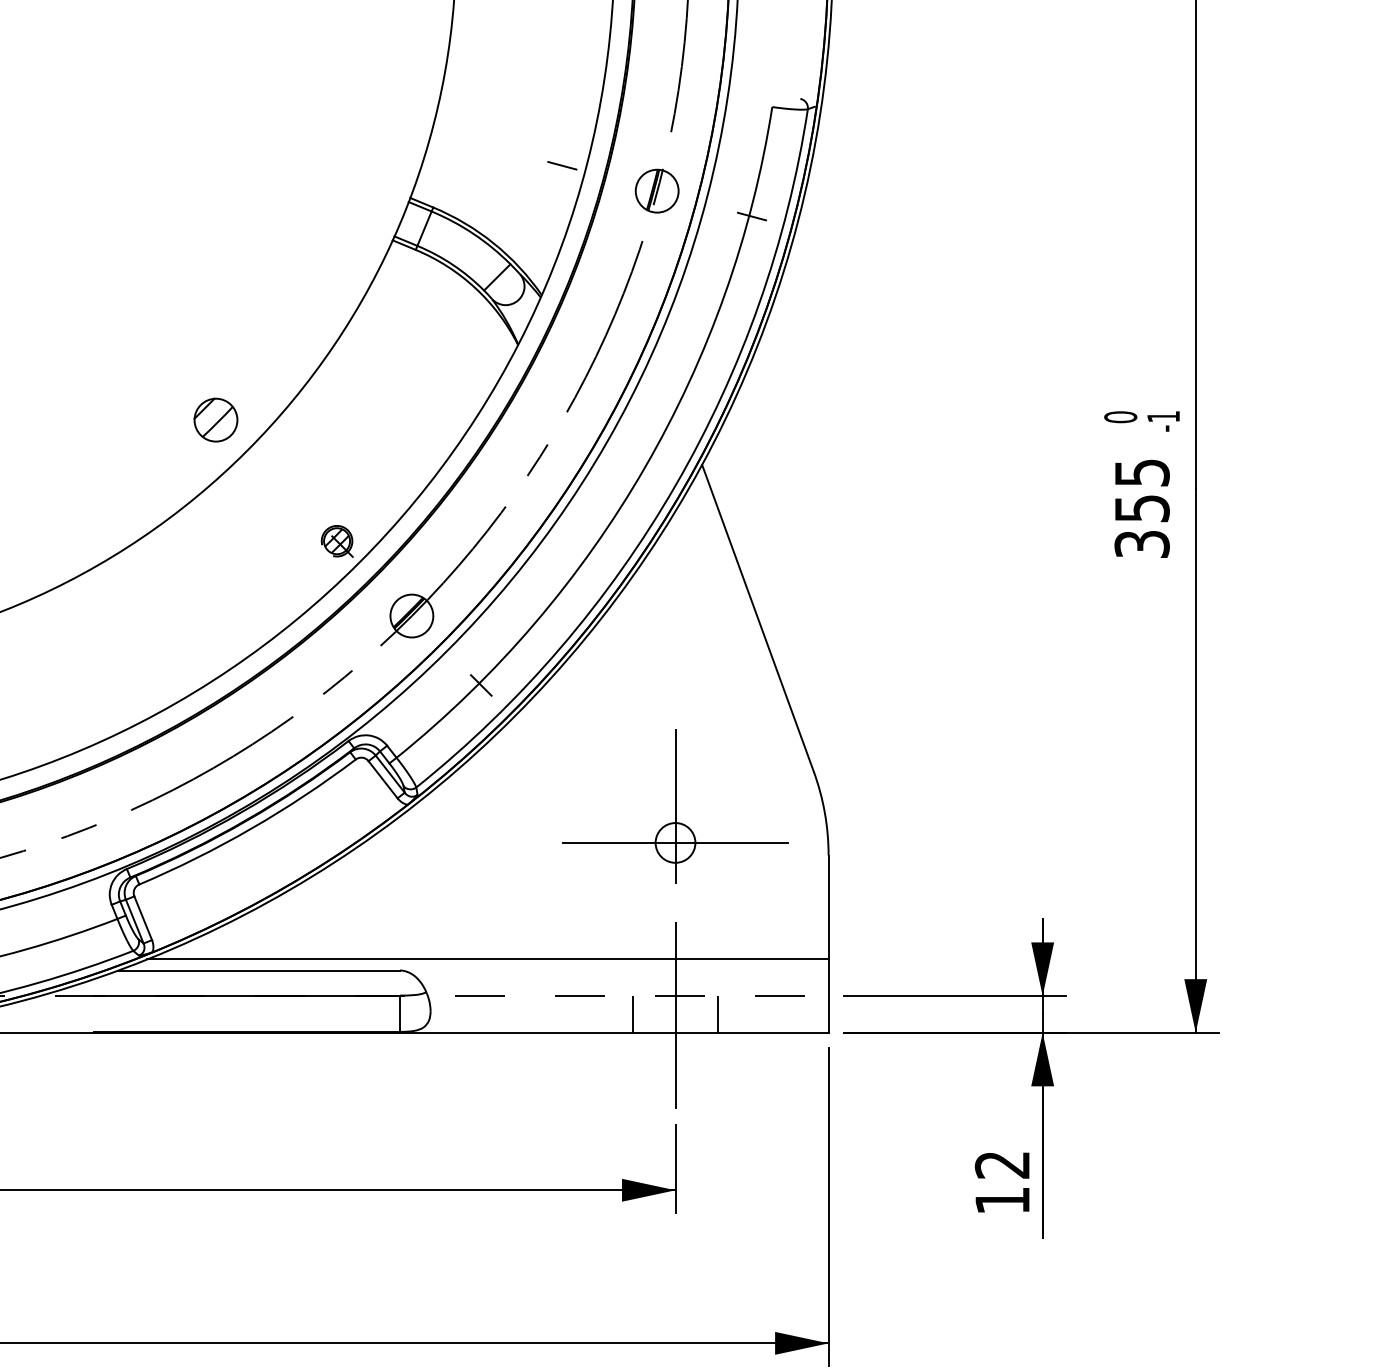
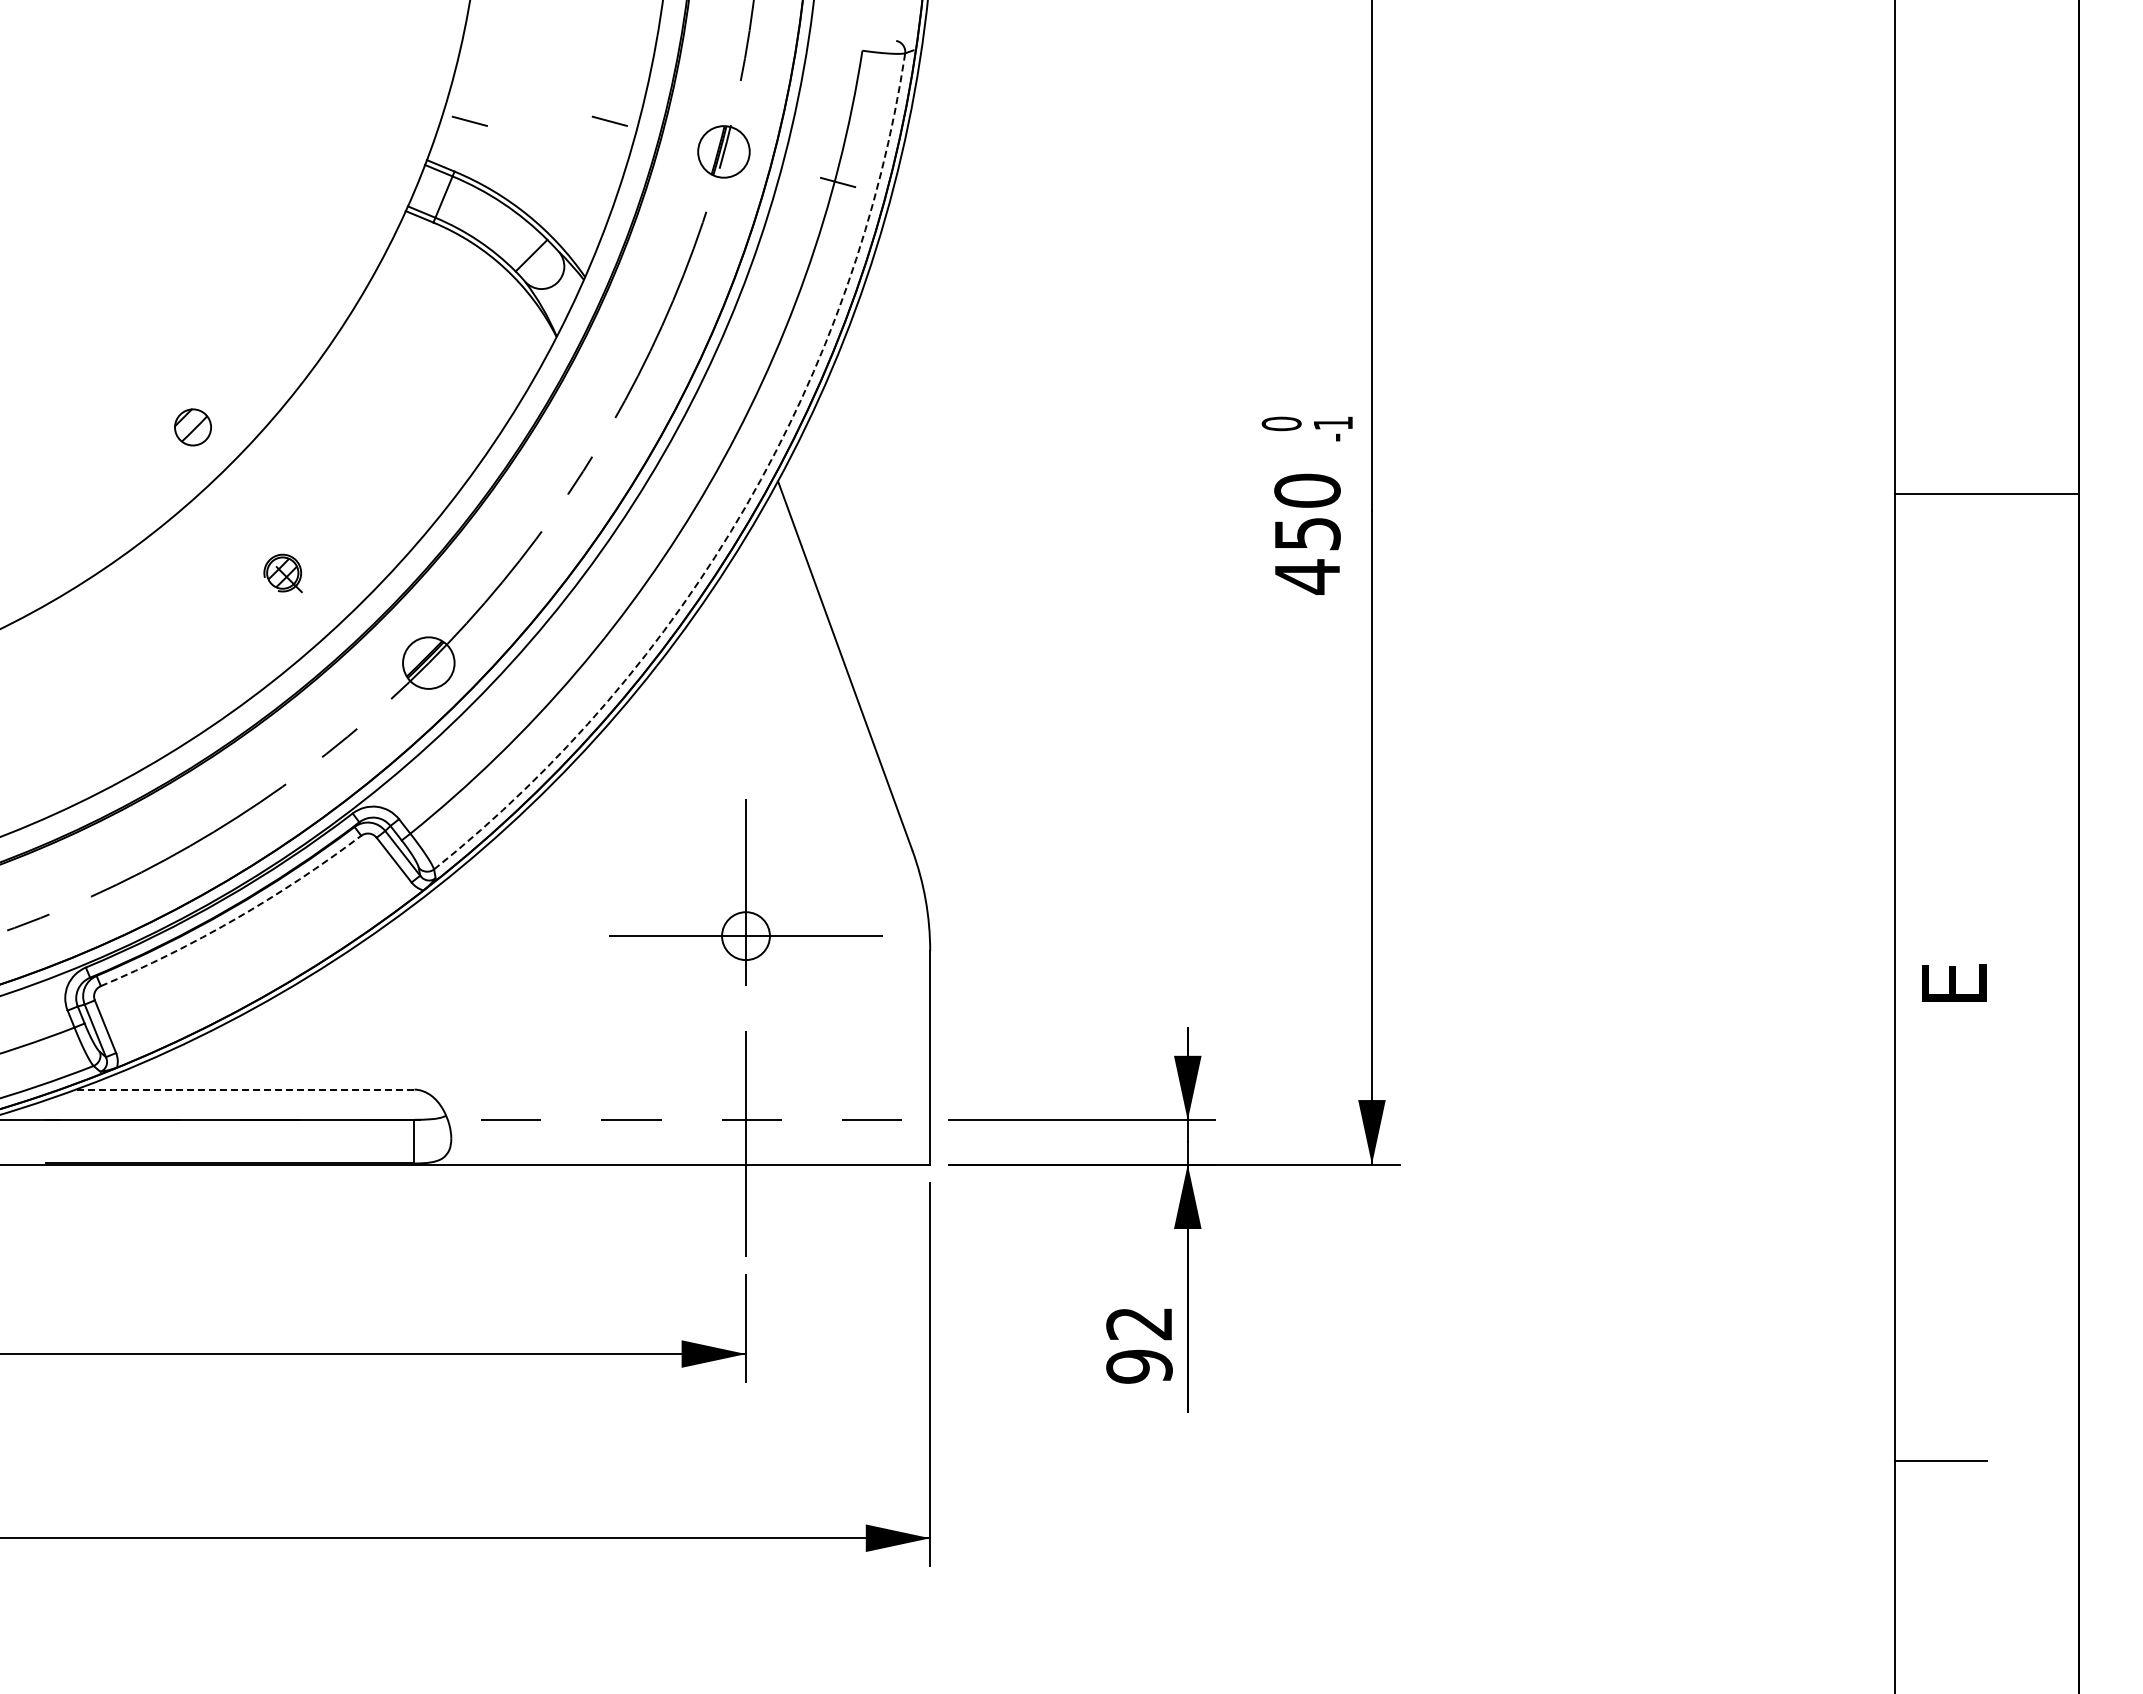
line: (445, 165) -> (469, 120), added
part: (215, 420) -> (192, 427), size x0.7
arc: (675, 485) -> (746, 505), solid -> dashed
text: (1142, 508) -> (1307, 533), 355 -> 450
part: (336, 541) -> (282, 573), moved
line: (481, 685) -> (512, 746), removed
arc: (251, 828) -> (235, 918), solid -> dashed
line: (488, 959) -> (520, 1076), removed
line: (258, 970) -> (244, 1089), solid -> dashed
line: (632, 1014) -> (694, 1142), removed
line: (718, 1014) -> (797, 1142), removed
text: (1002, 1200) -> (1139, 1366), 12 -> 92

